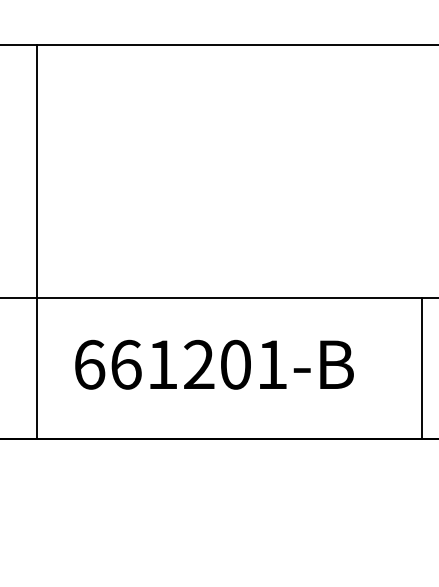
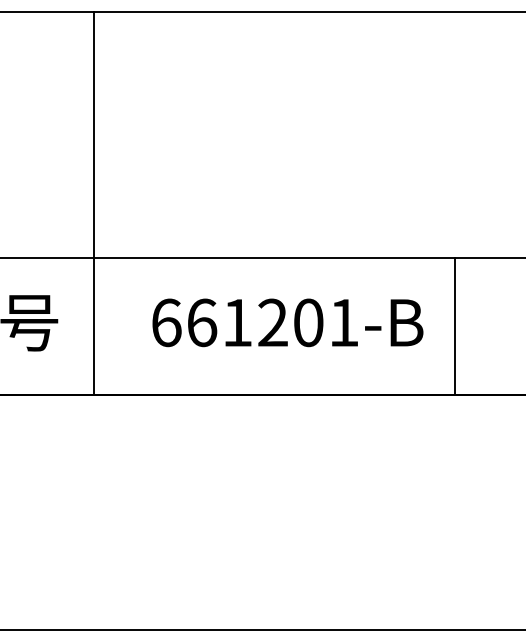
line: (37, 242) -> (93, 203), moved
line: (421, 368) -> (454, 326), moved

